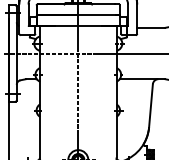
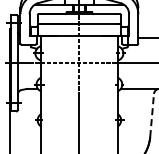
line: (150, 105) -> (151, 115), solid -> dashed

